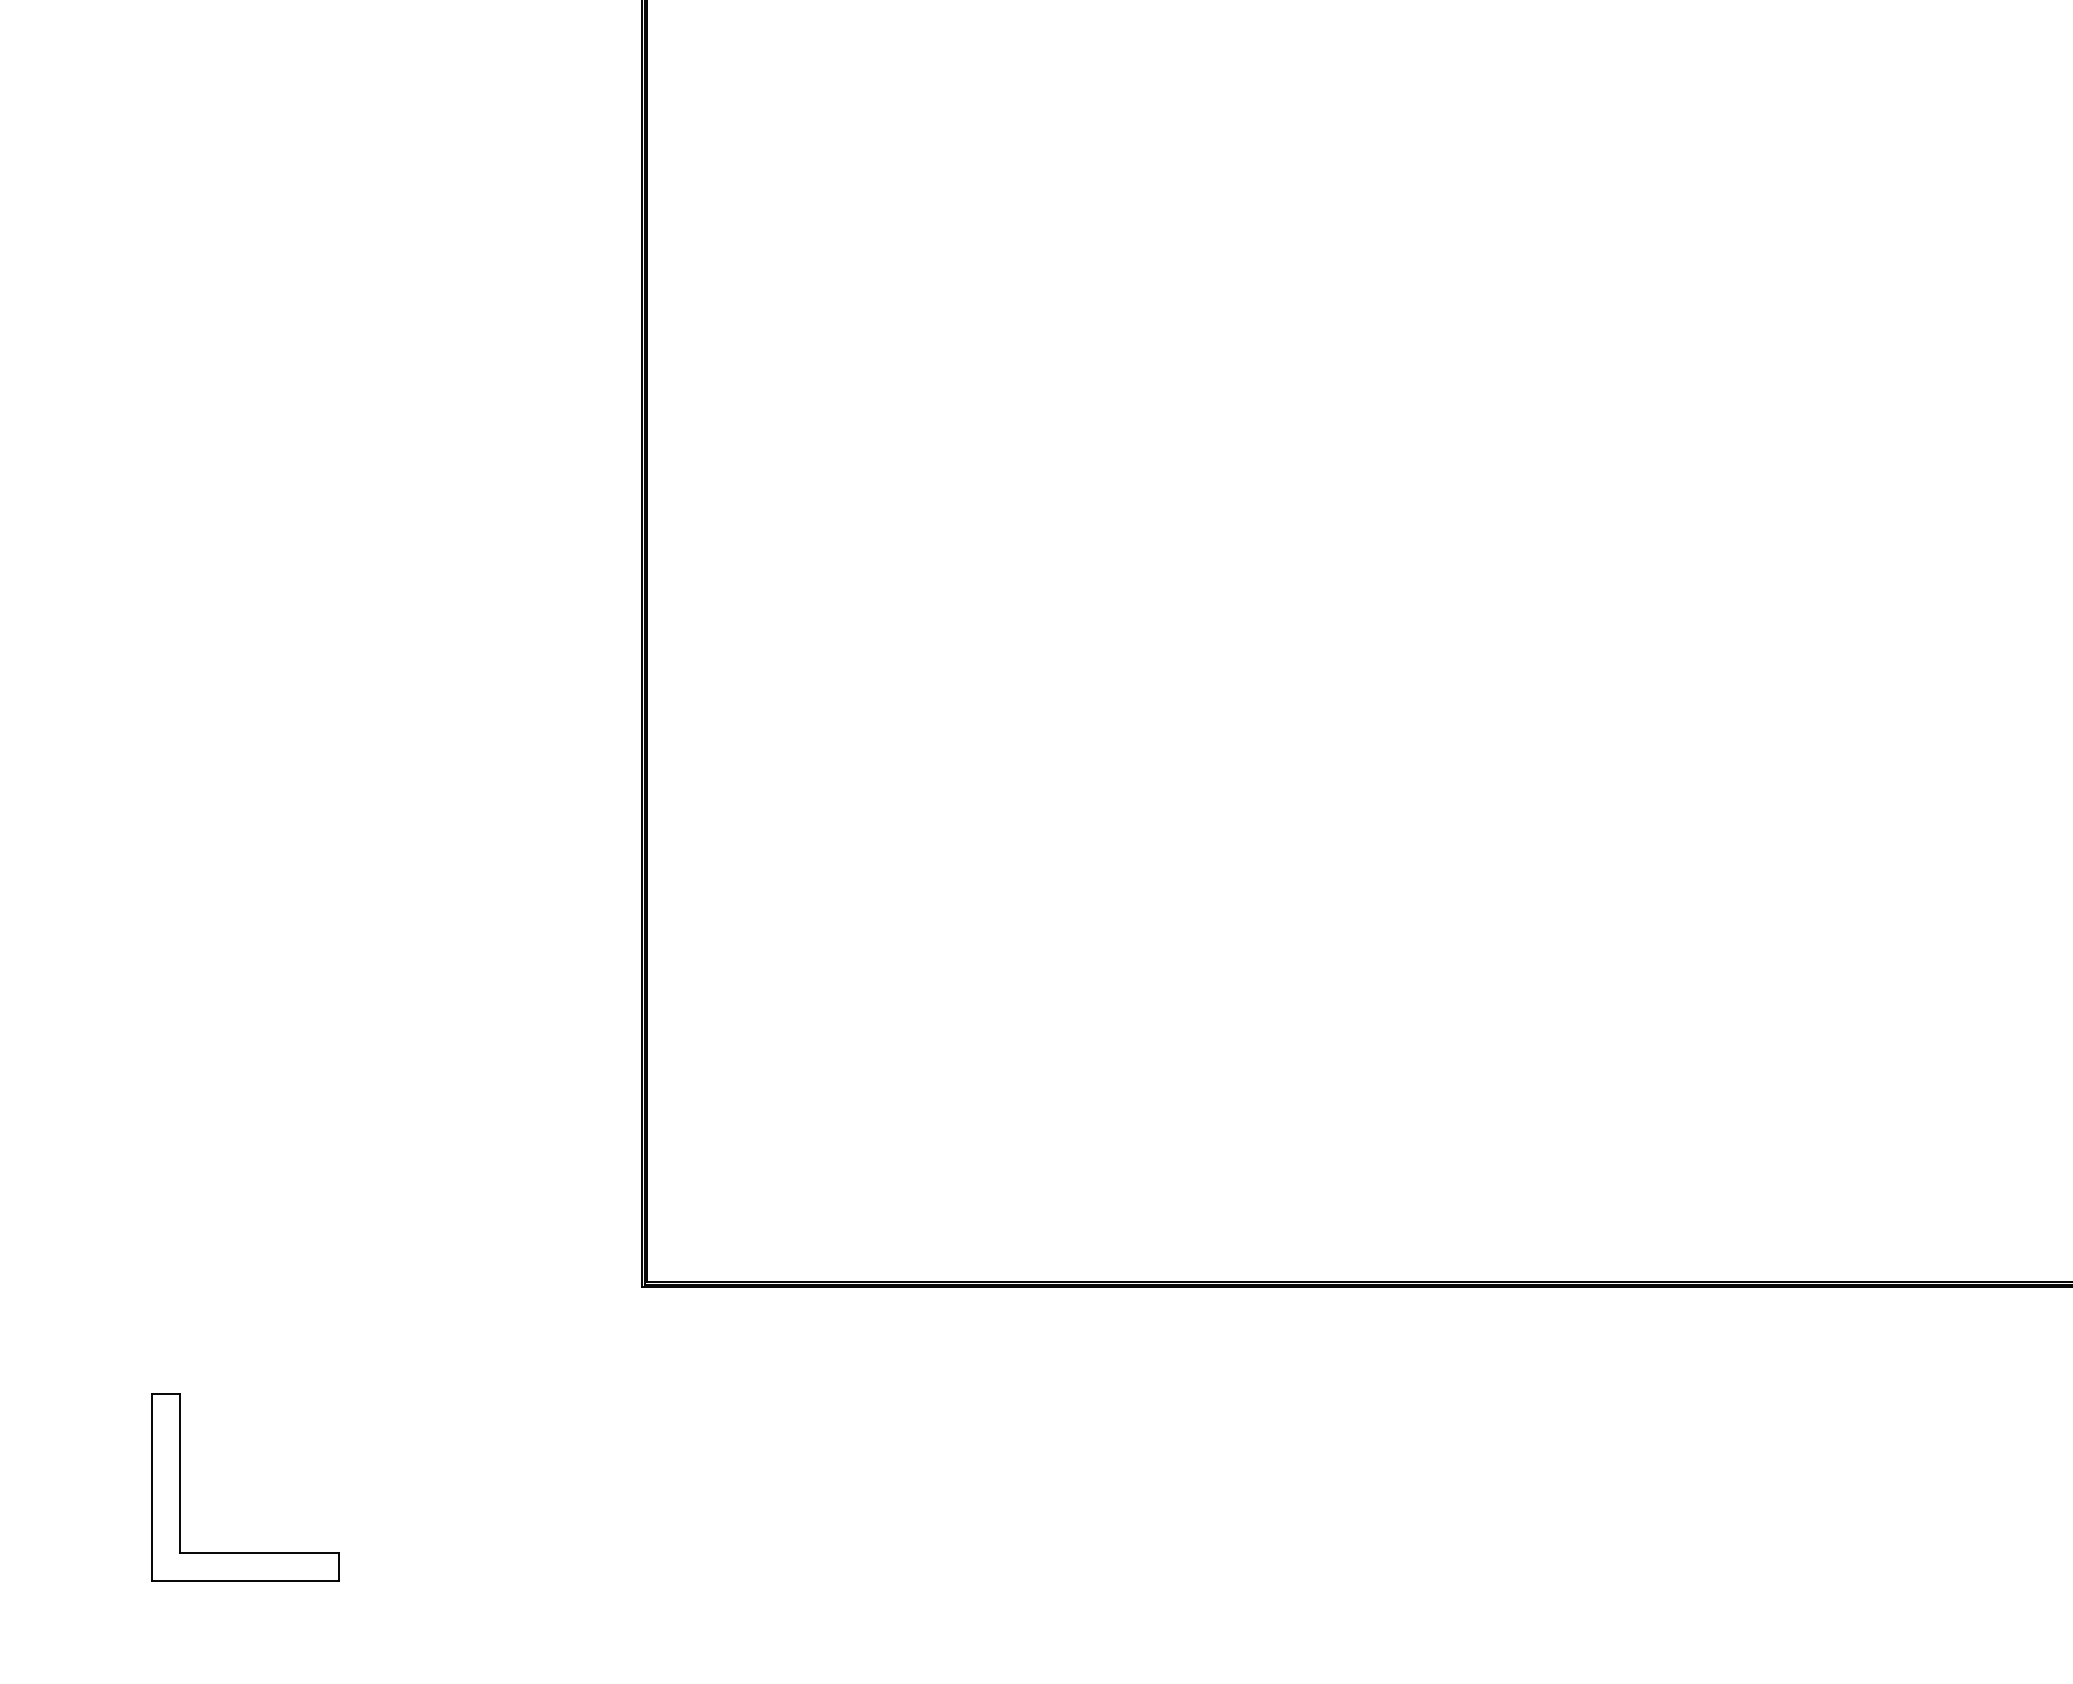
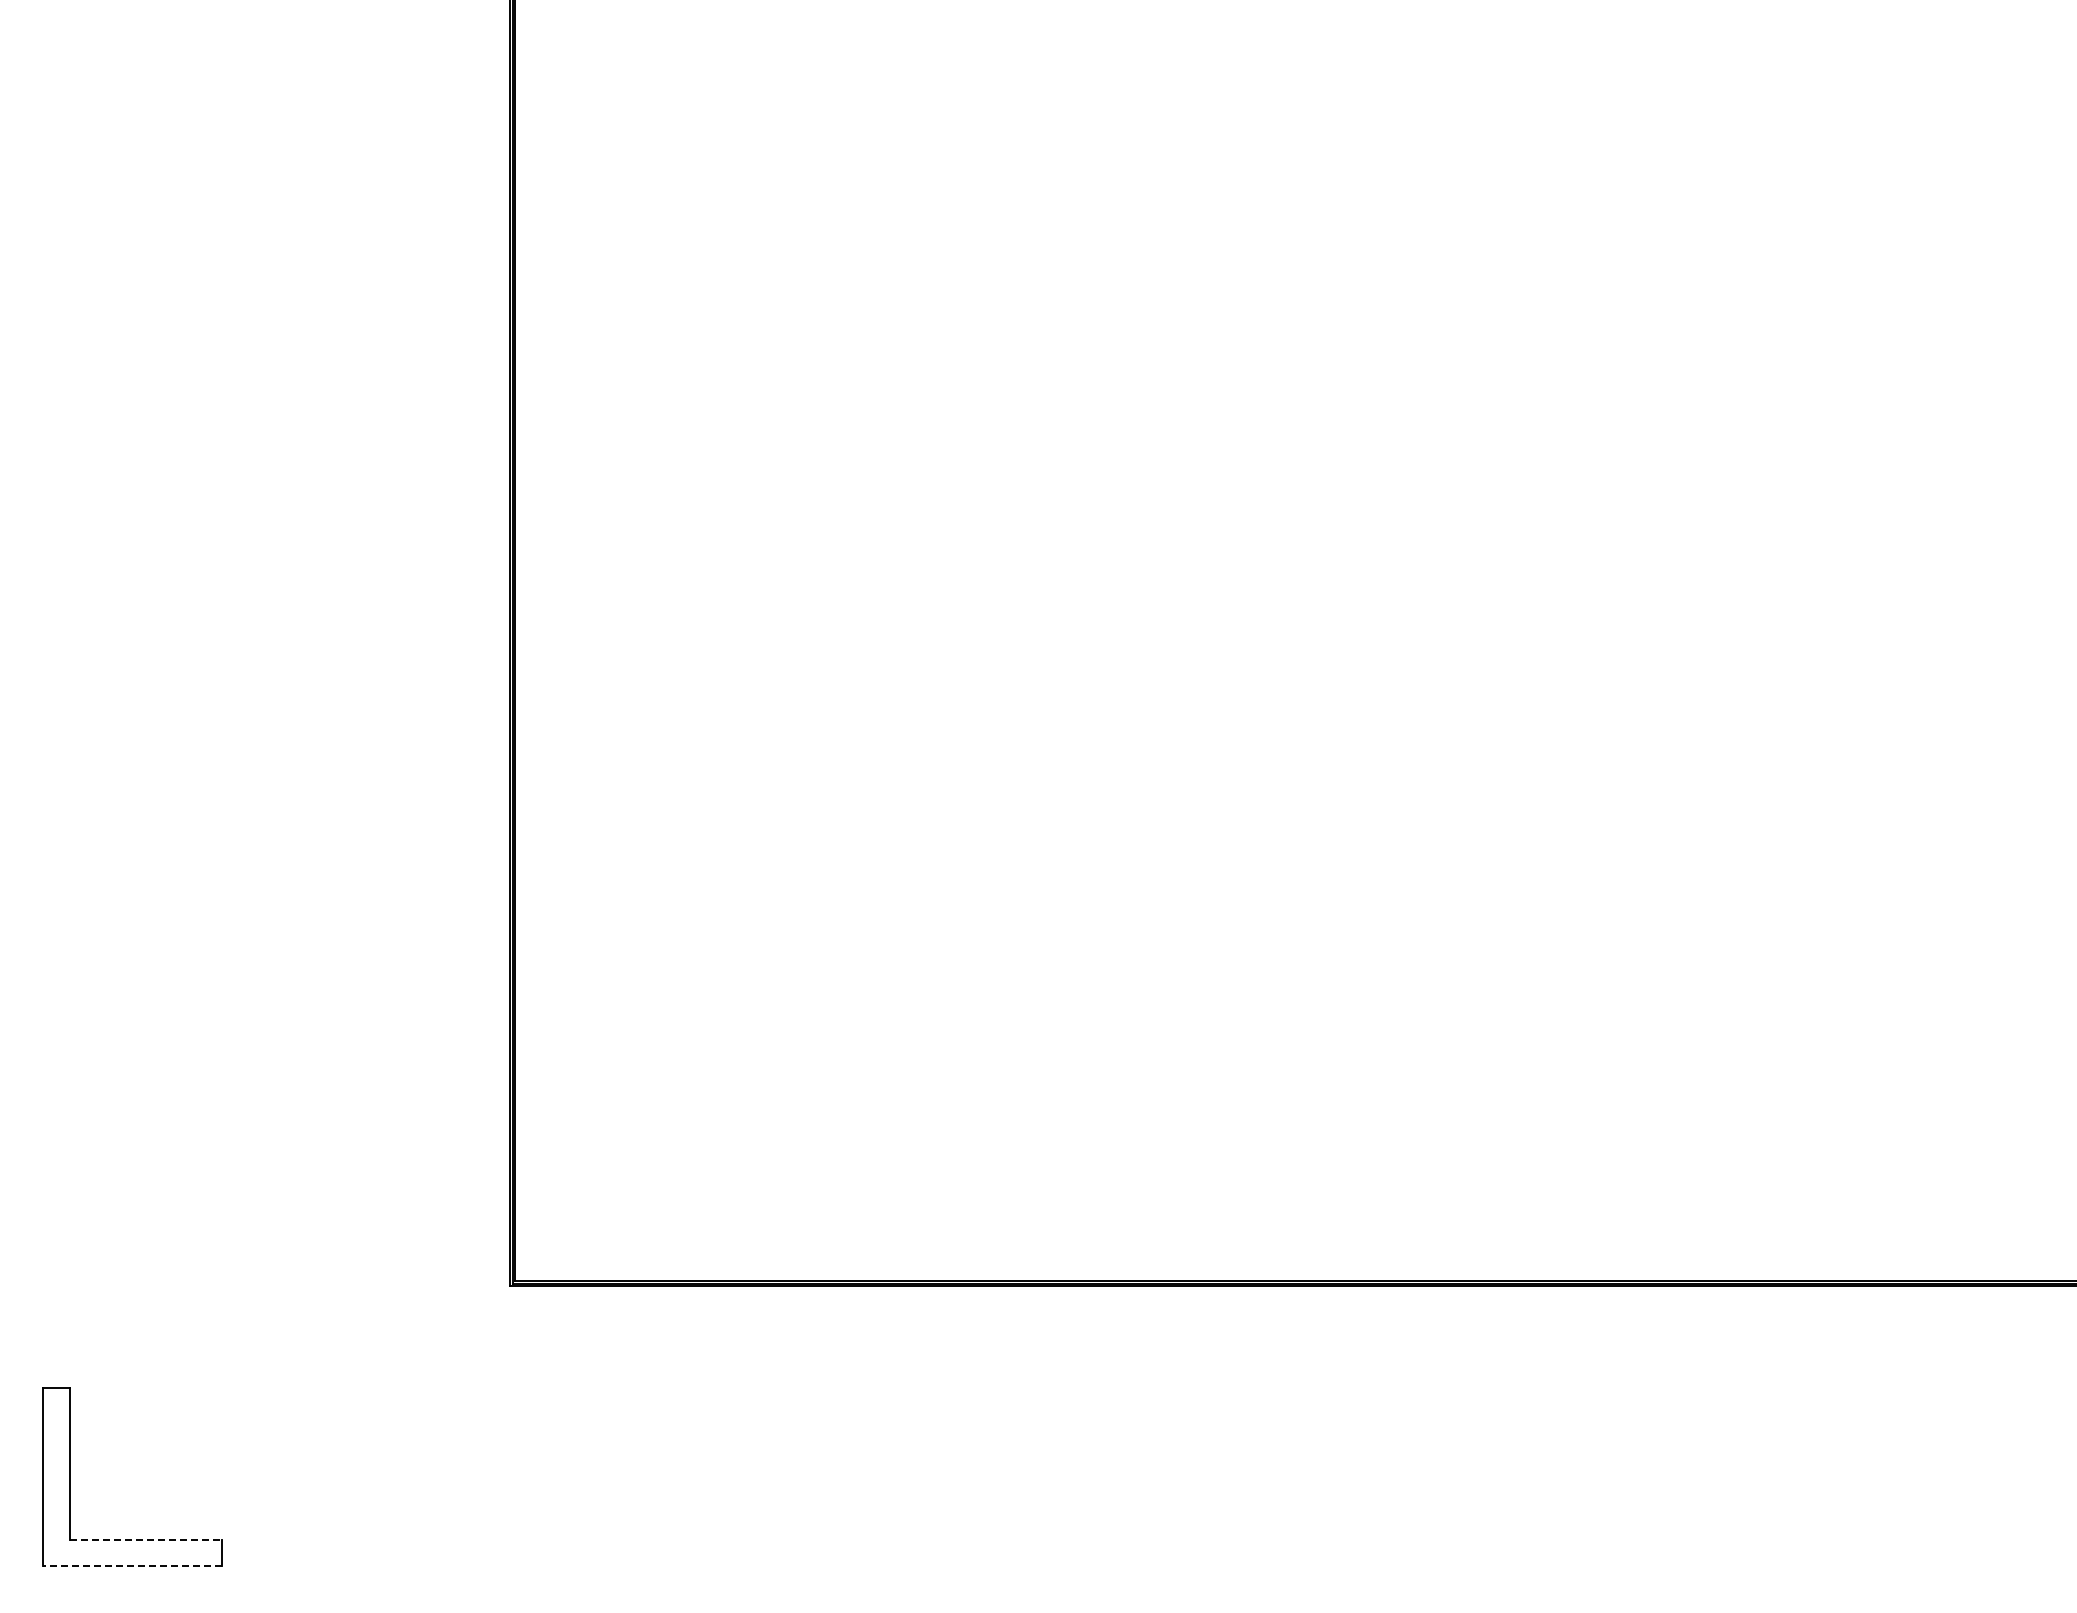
line: (259, 1553) -> (145, 1539), solid -> dashed
line: (244, 1581) -> (131, 1566), solid -> dashed

